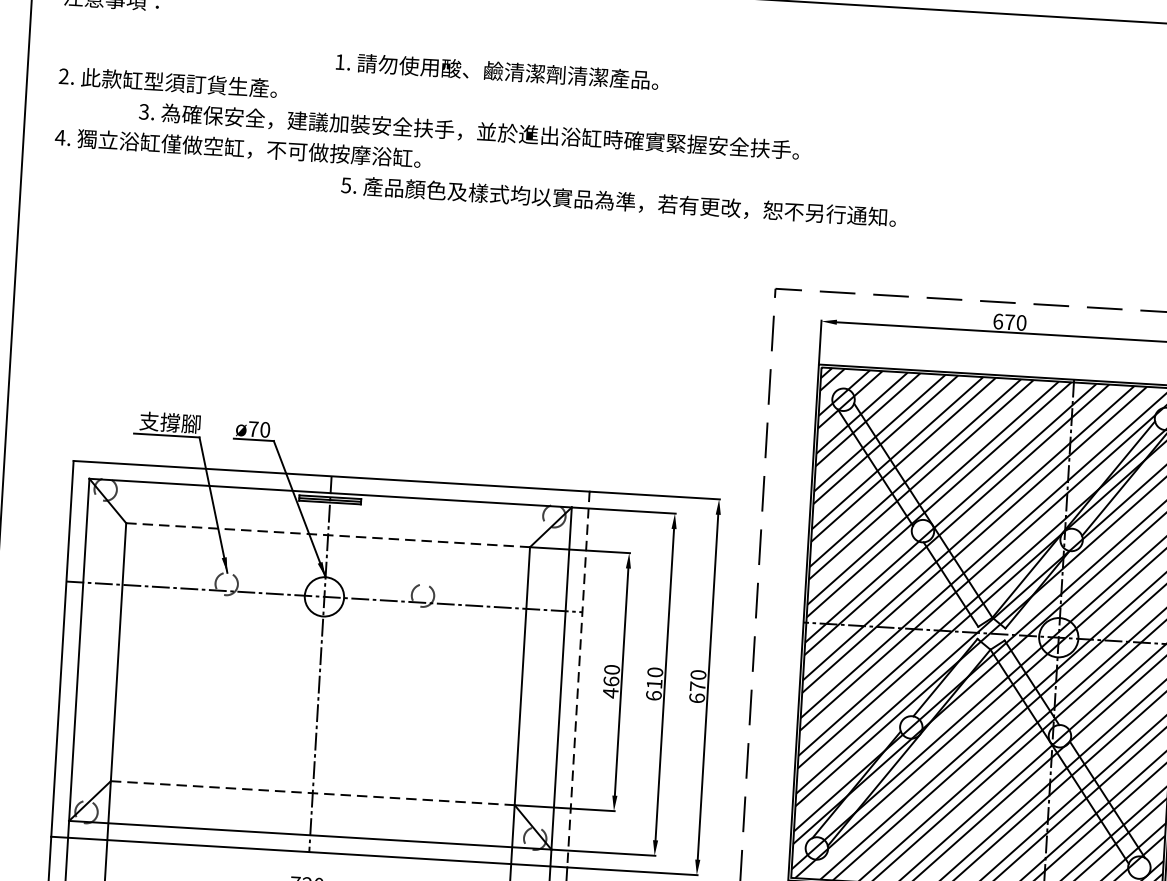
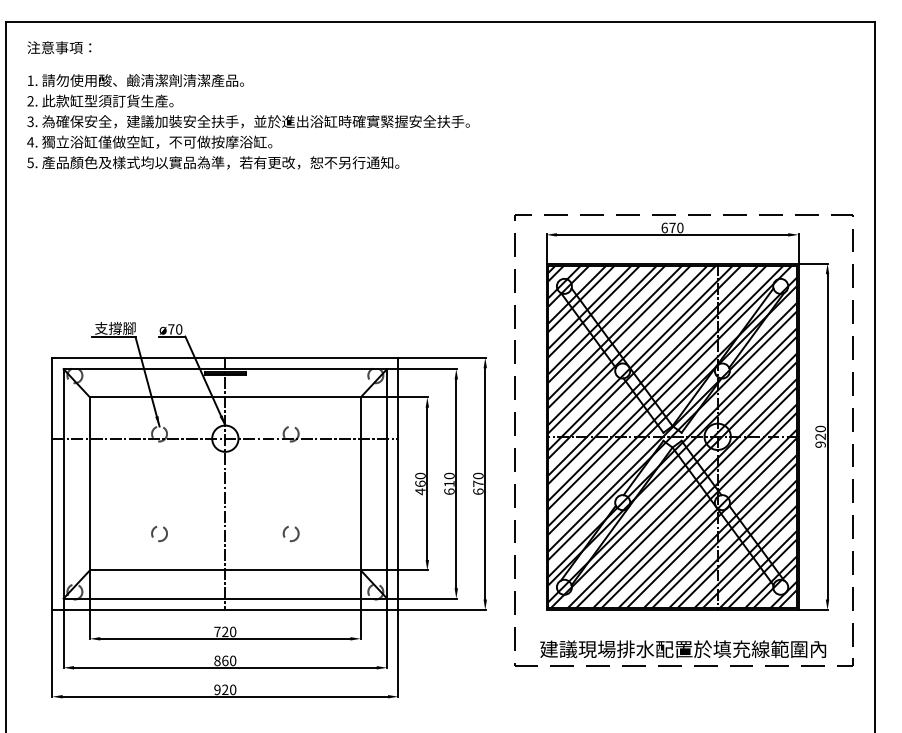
text: (496, 71) -> (135, 80), moved
text: (469, 130) -> (248, 121), moved
text: (619, 201) -> (213, 162), moved
line: (328, 535) -> (225, 397), dashed -> solid
line: (578, 680) -> (398, 484), dashed -> solid
circle: (217, 733) -> (159, 534), added
circle: (413, 745) -> (290, 534), added
line: (312, 793) -> (225, 570), dashed -> solid

